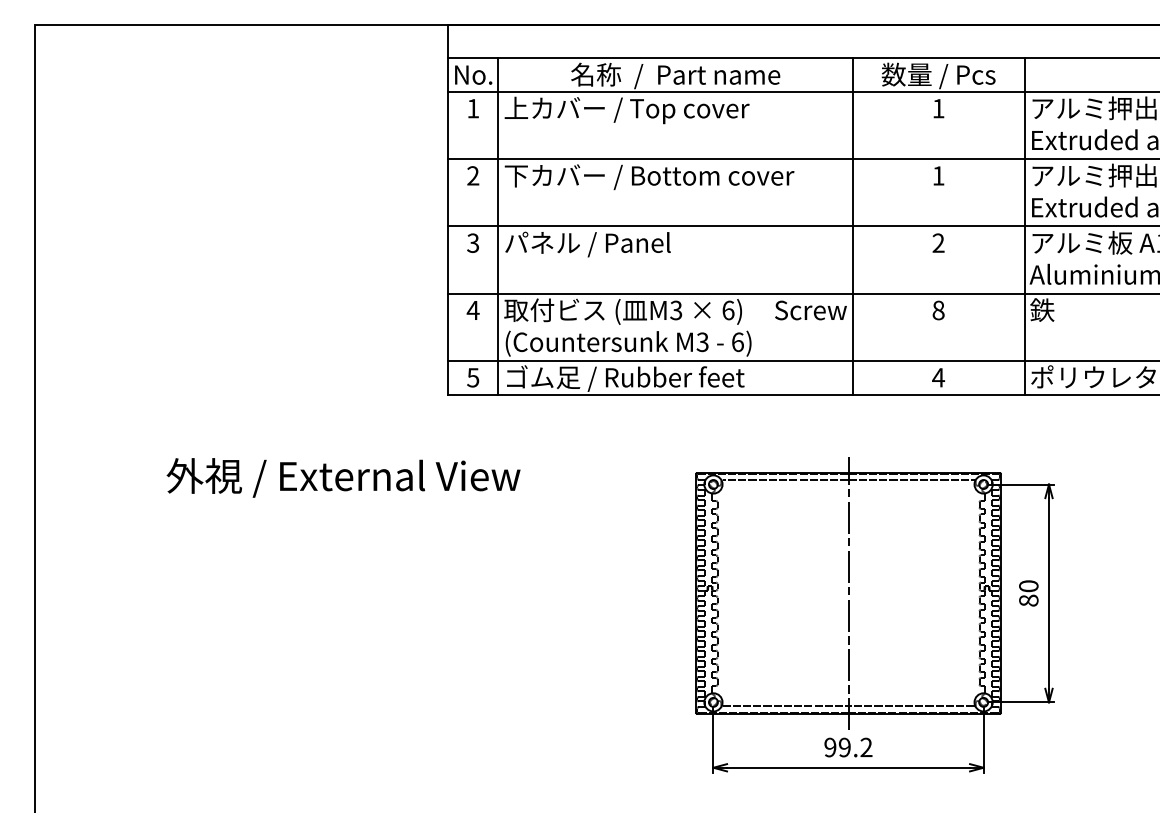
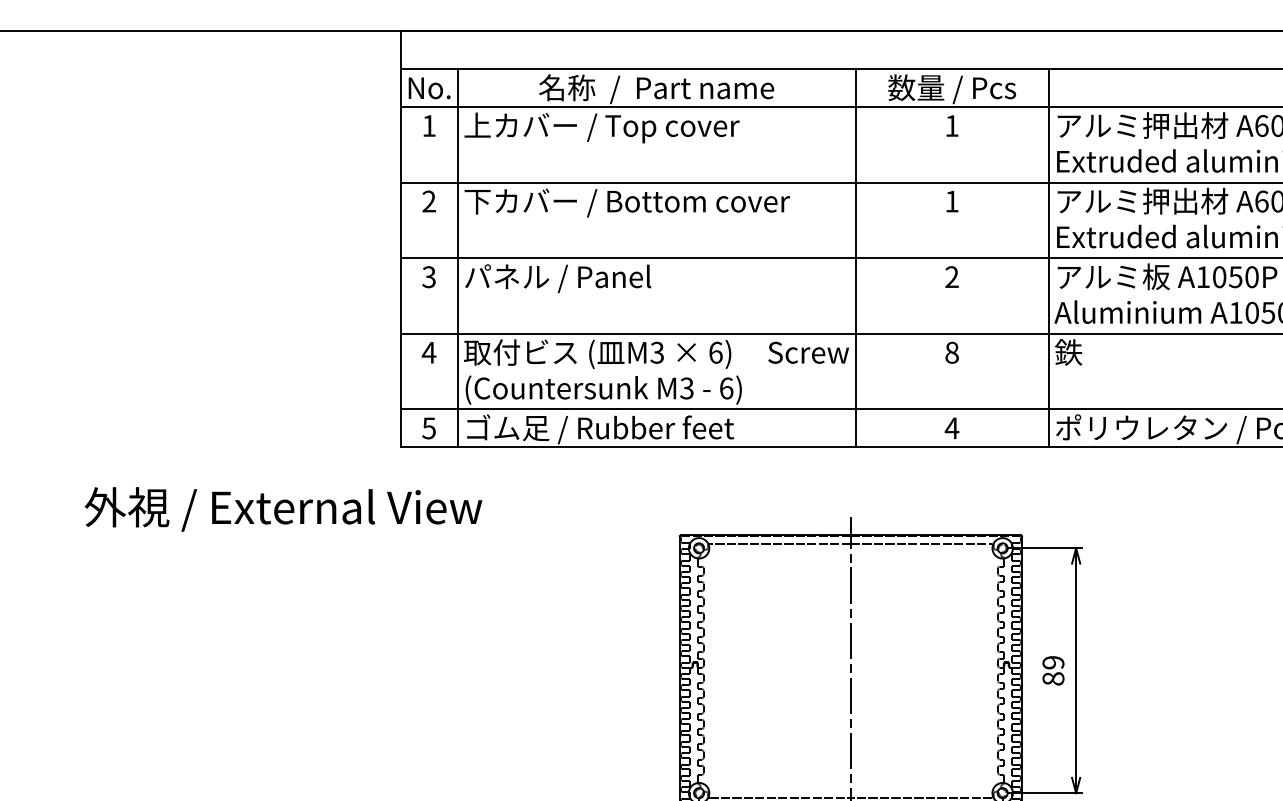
text: (343, 477) -> (283, 508), moved
text: (1028, 586) -> (1053, 662), 80 -> 89

